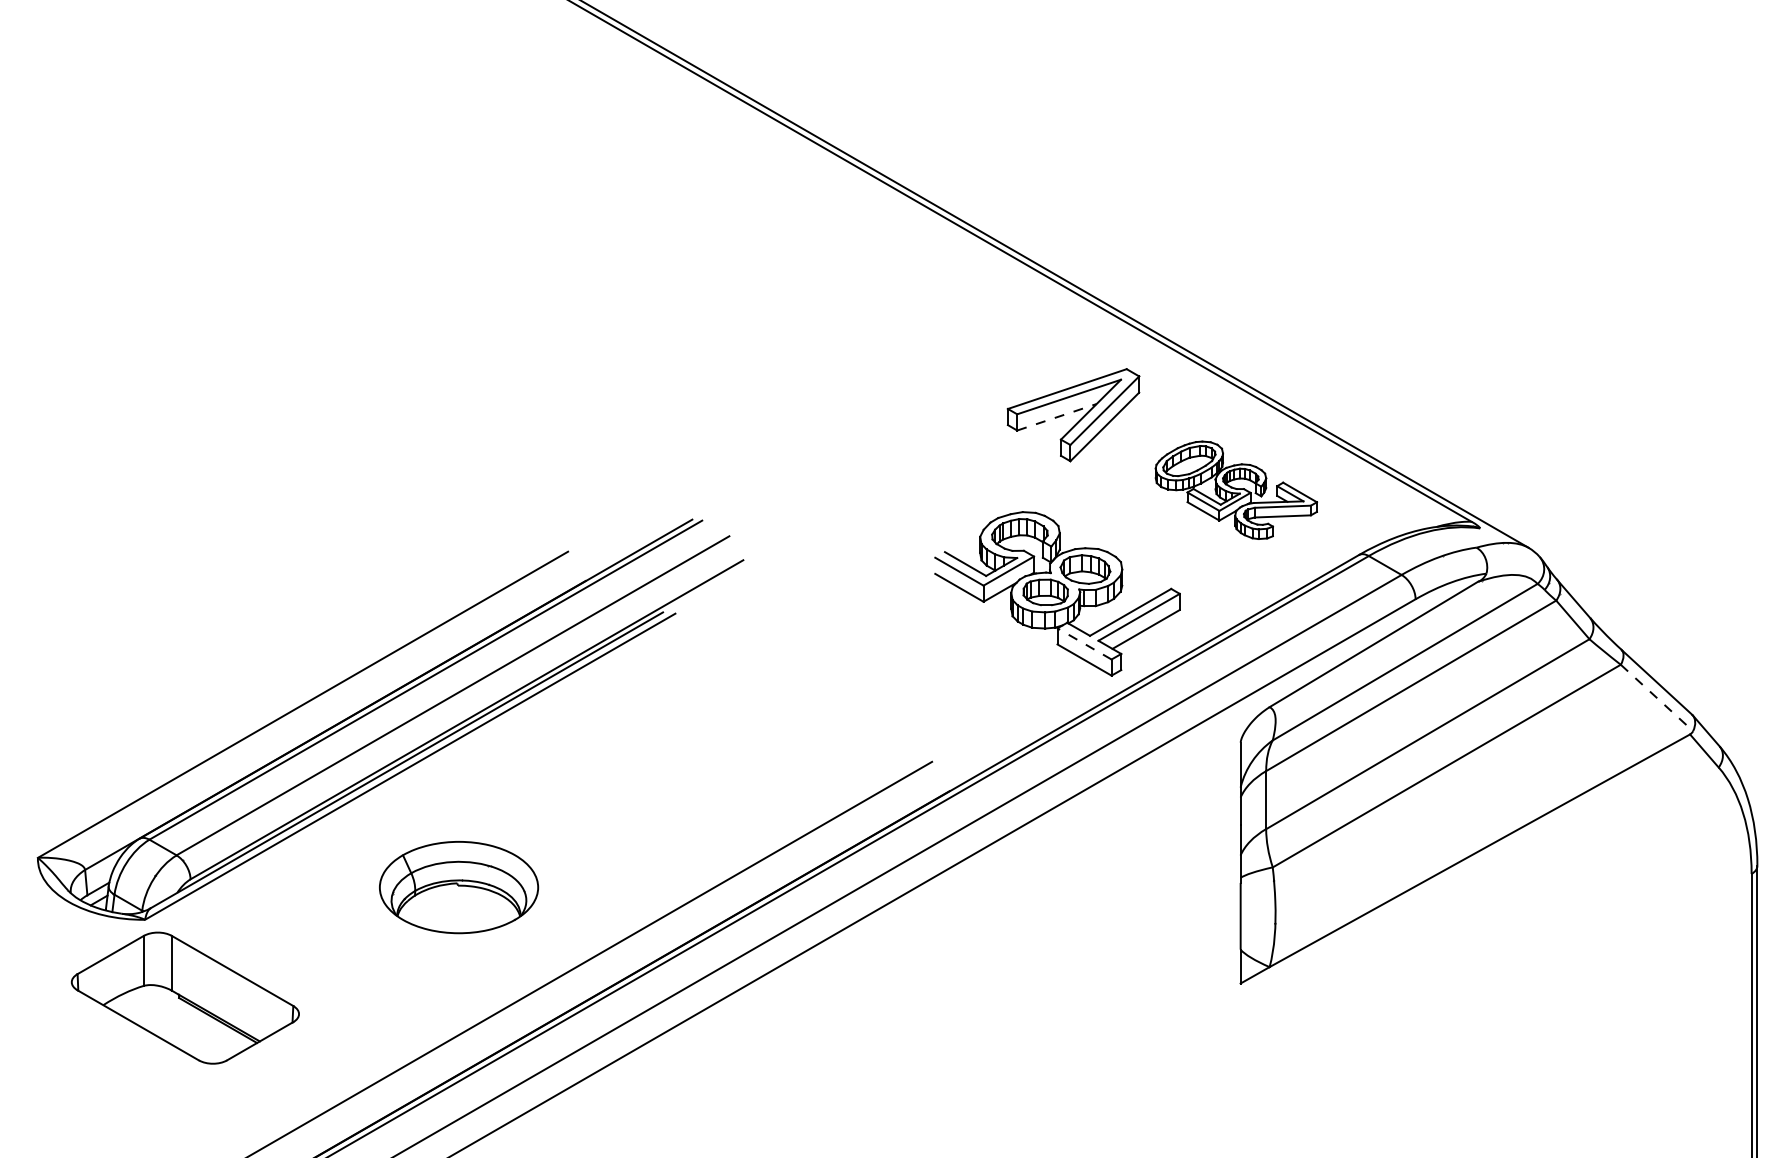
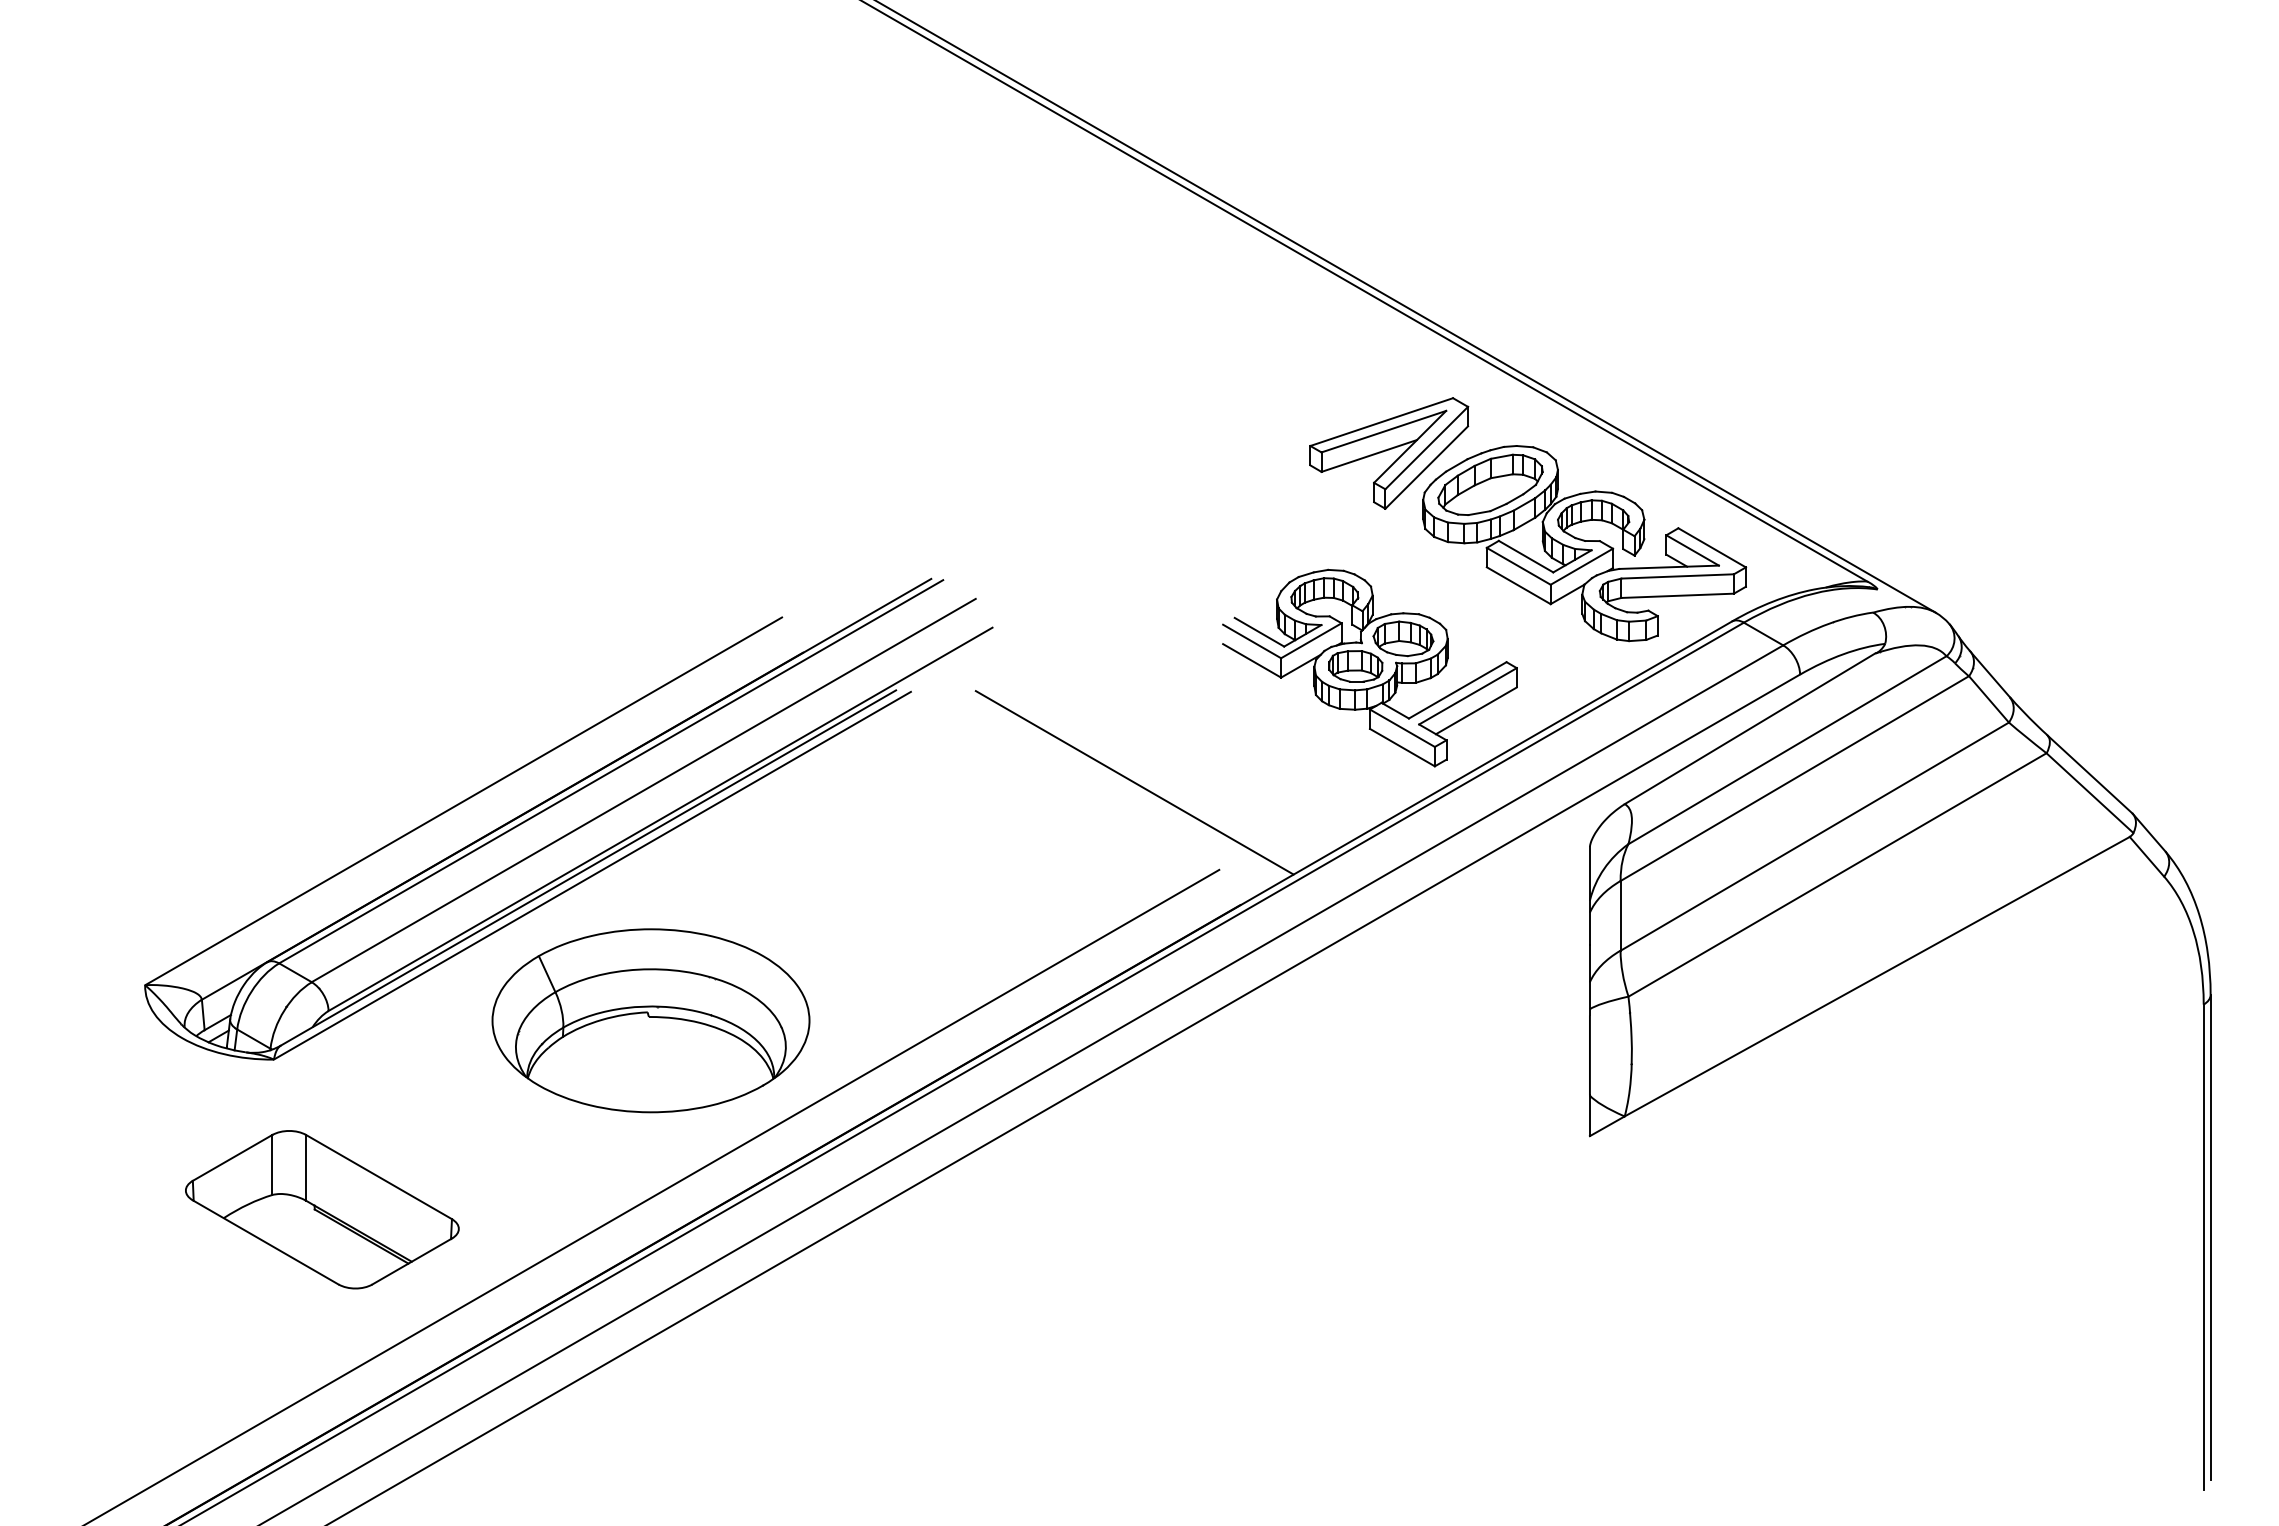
line: (1057, 416) -> (1369, 455), dashed -> solid
part: (1236, 490) -> (1584, 543), size x1.67
line: (1083, 643) -> (1401, 727), dashed -> solid
line: (861, 689) -> (1134, 782), added
line: (1656, 698) -> (2089, 793), dashed -> solid
part: (458, 887) -> (650, 1020), size x1.67
part: (185, 997) -> (322, 1209), moved

